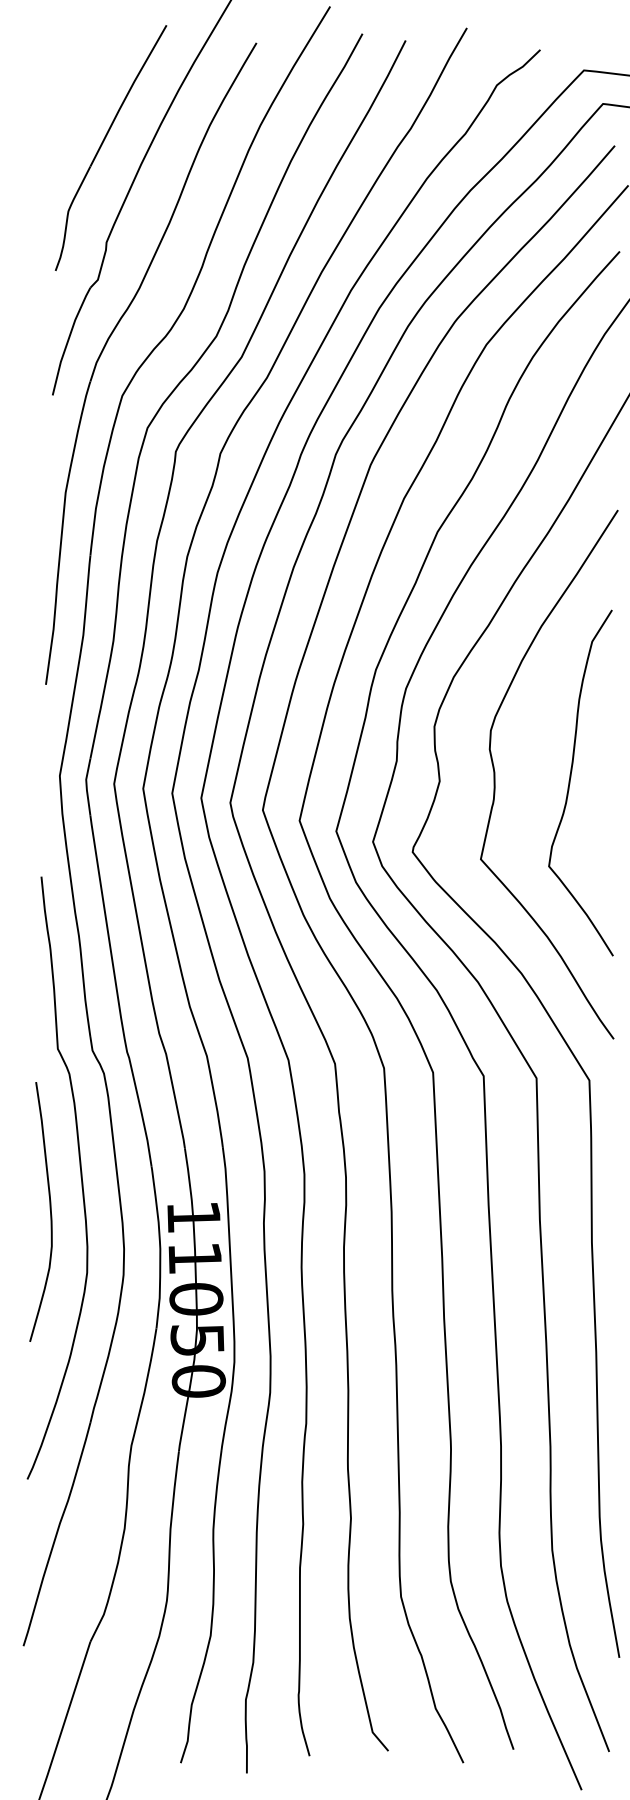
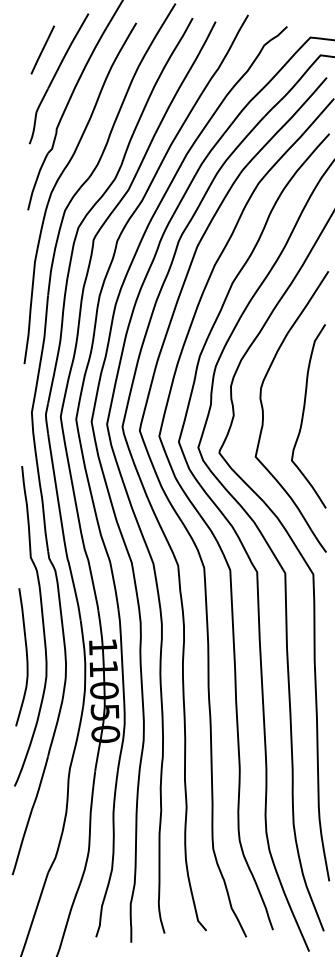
line: (79, 92) -> (42, 49), added
curve: (49, 1212) -> (26, 657), moved

